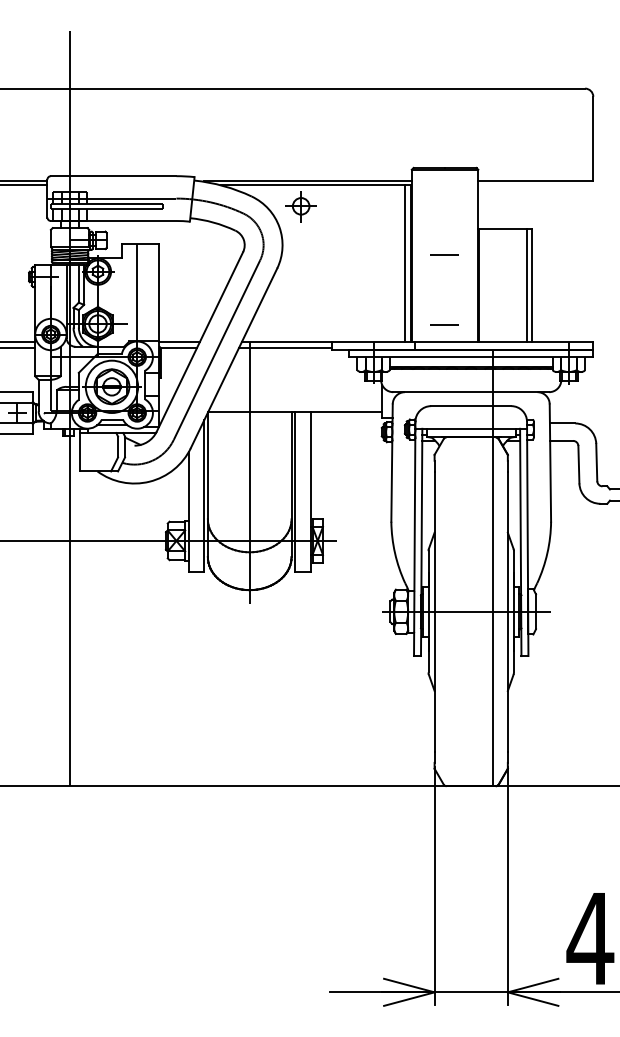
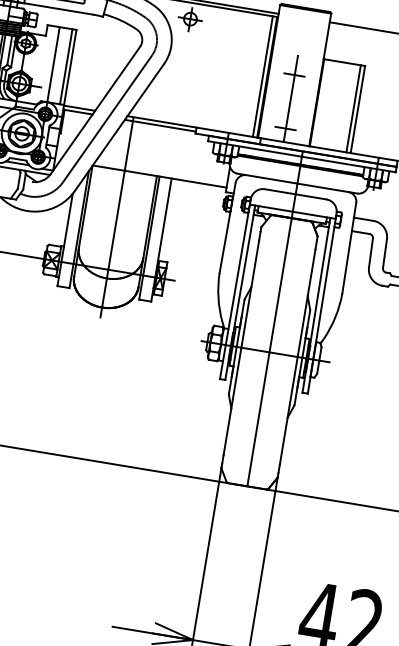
line: (445, 285) -> (291, 98), added
line: (153, 292) -> (66, 66), added
line: (493, 568) -> (275, 319), moved

